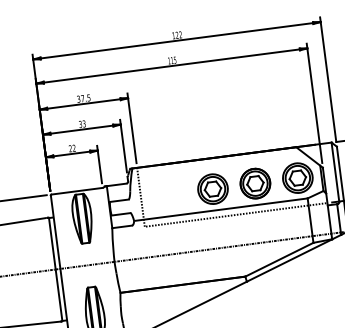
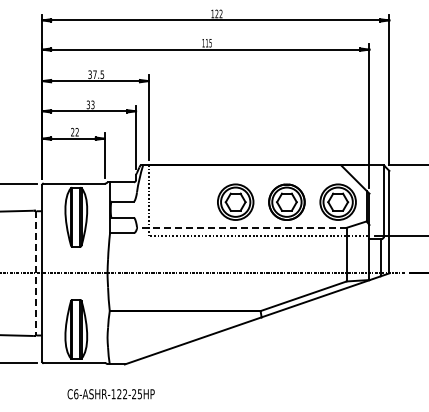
line: (220, 209) -> (241, 227), solid -> dashed
line: (55, 269) -> (36, 273), solid -> dashed

